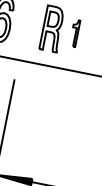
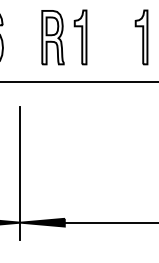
part: (74, 33) -> (80, 37), size x1.67

